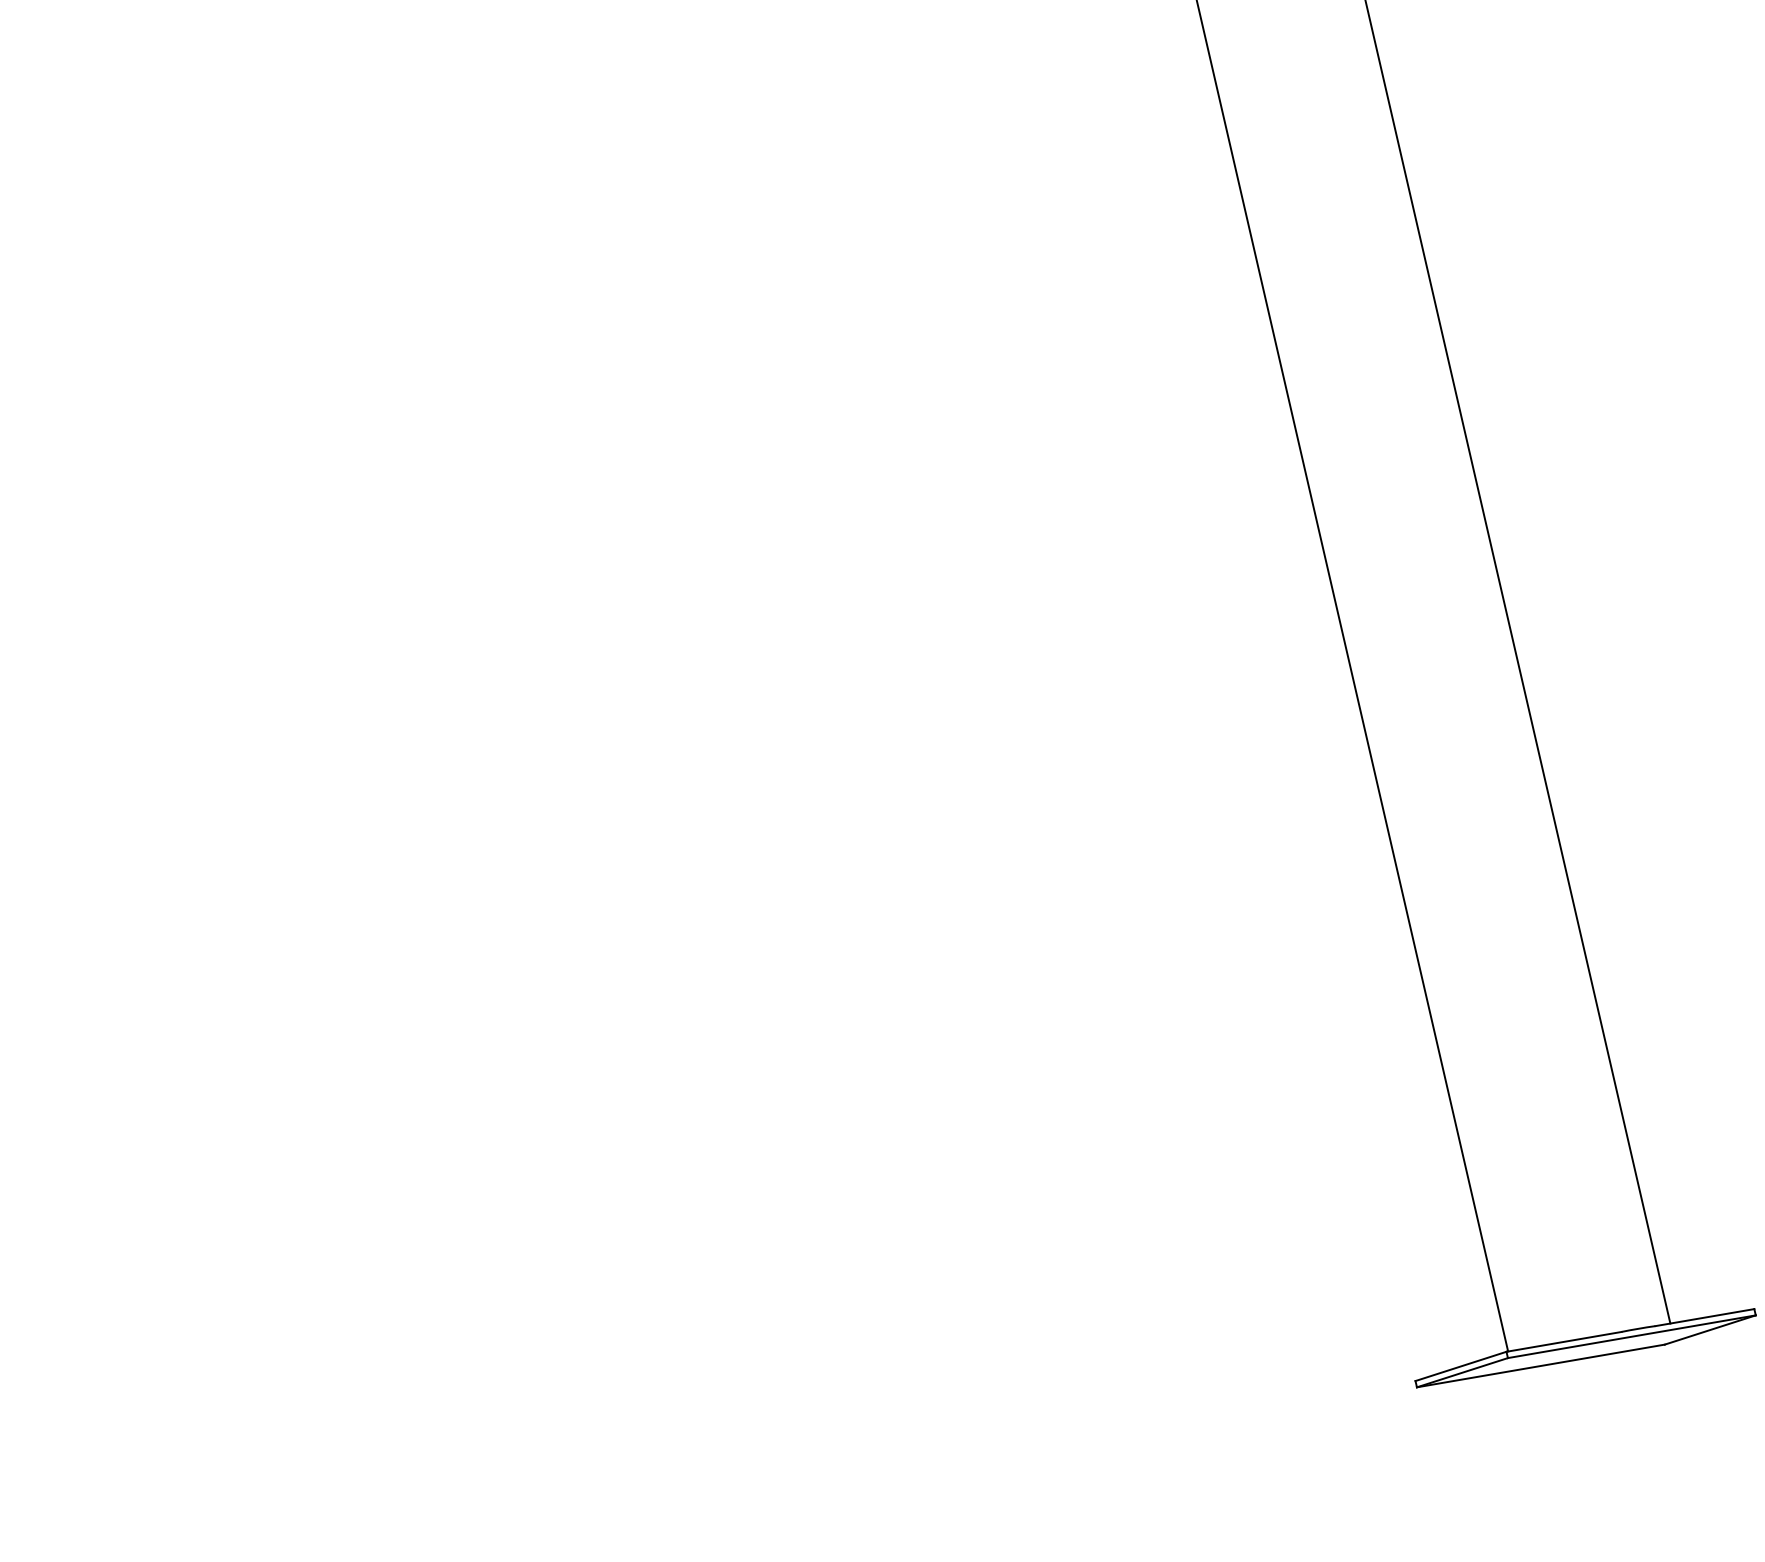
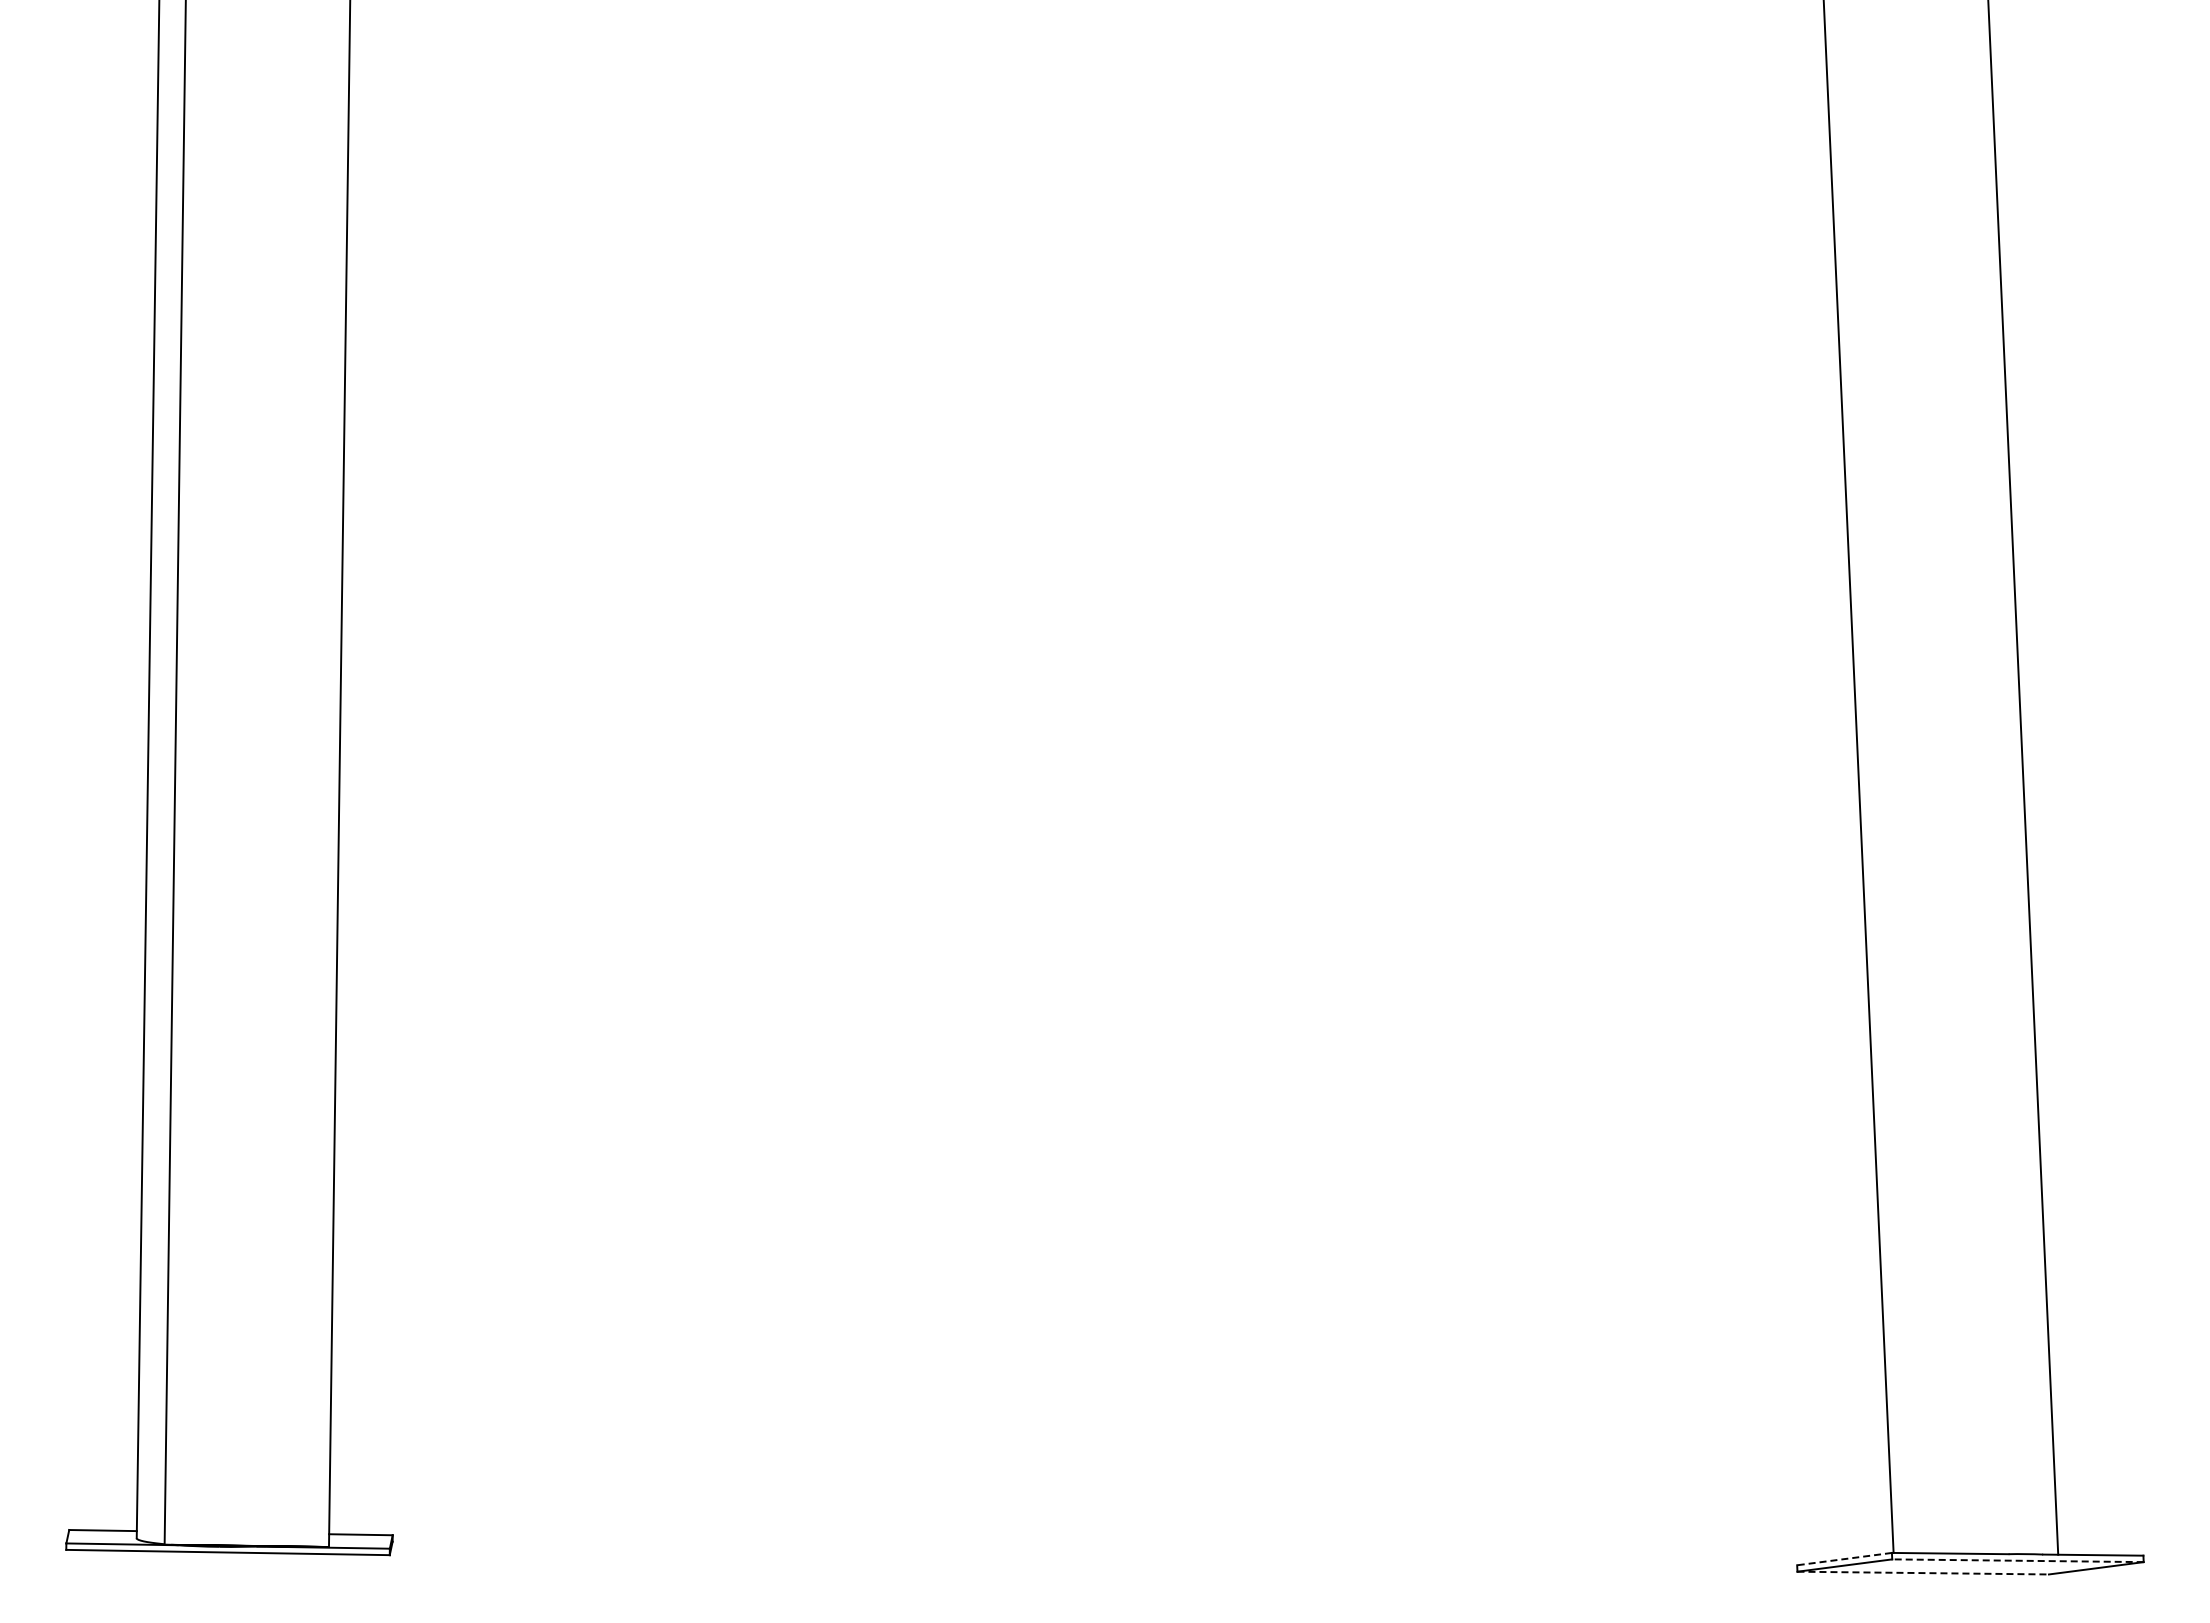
line: (1631, 1336) -> (2017, 1560), solid -> dashed
line: (1461, 1366) -> (1844, 1559), solid -> dashed
line: (1541, 1366) -> (1923, 1573), solid -> dashed

